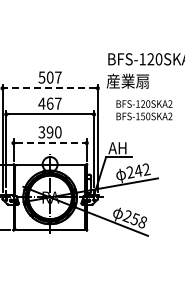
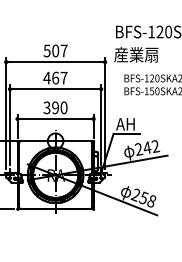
line: (49, 88) -> (54, 62), dashed -> solid
line: (50, 143) -> (55, 119), dashed -> solid

